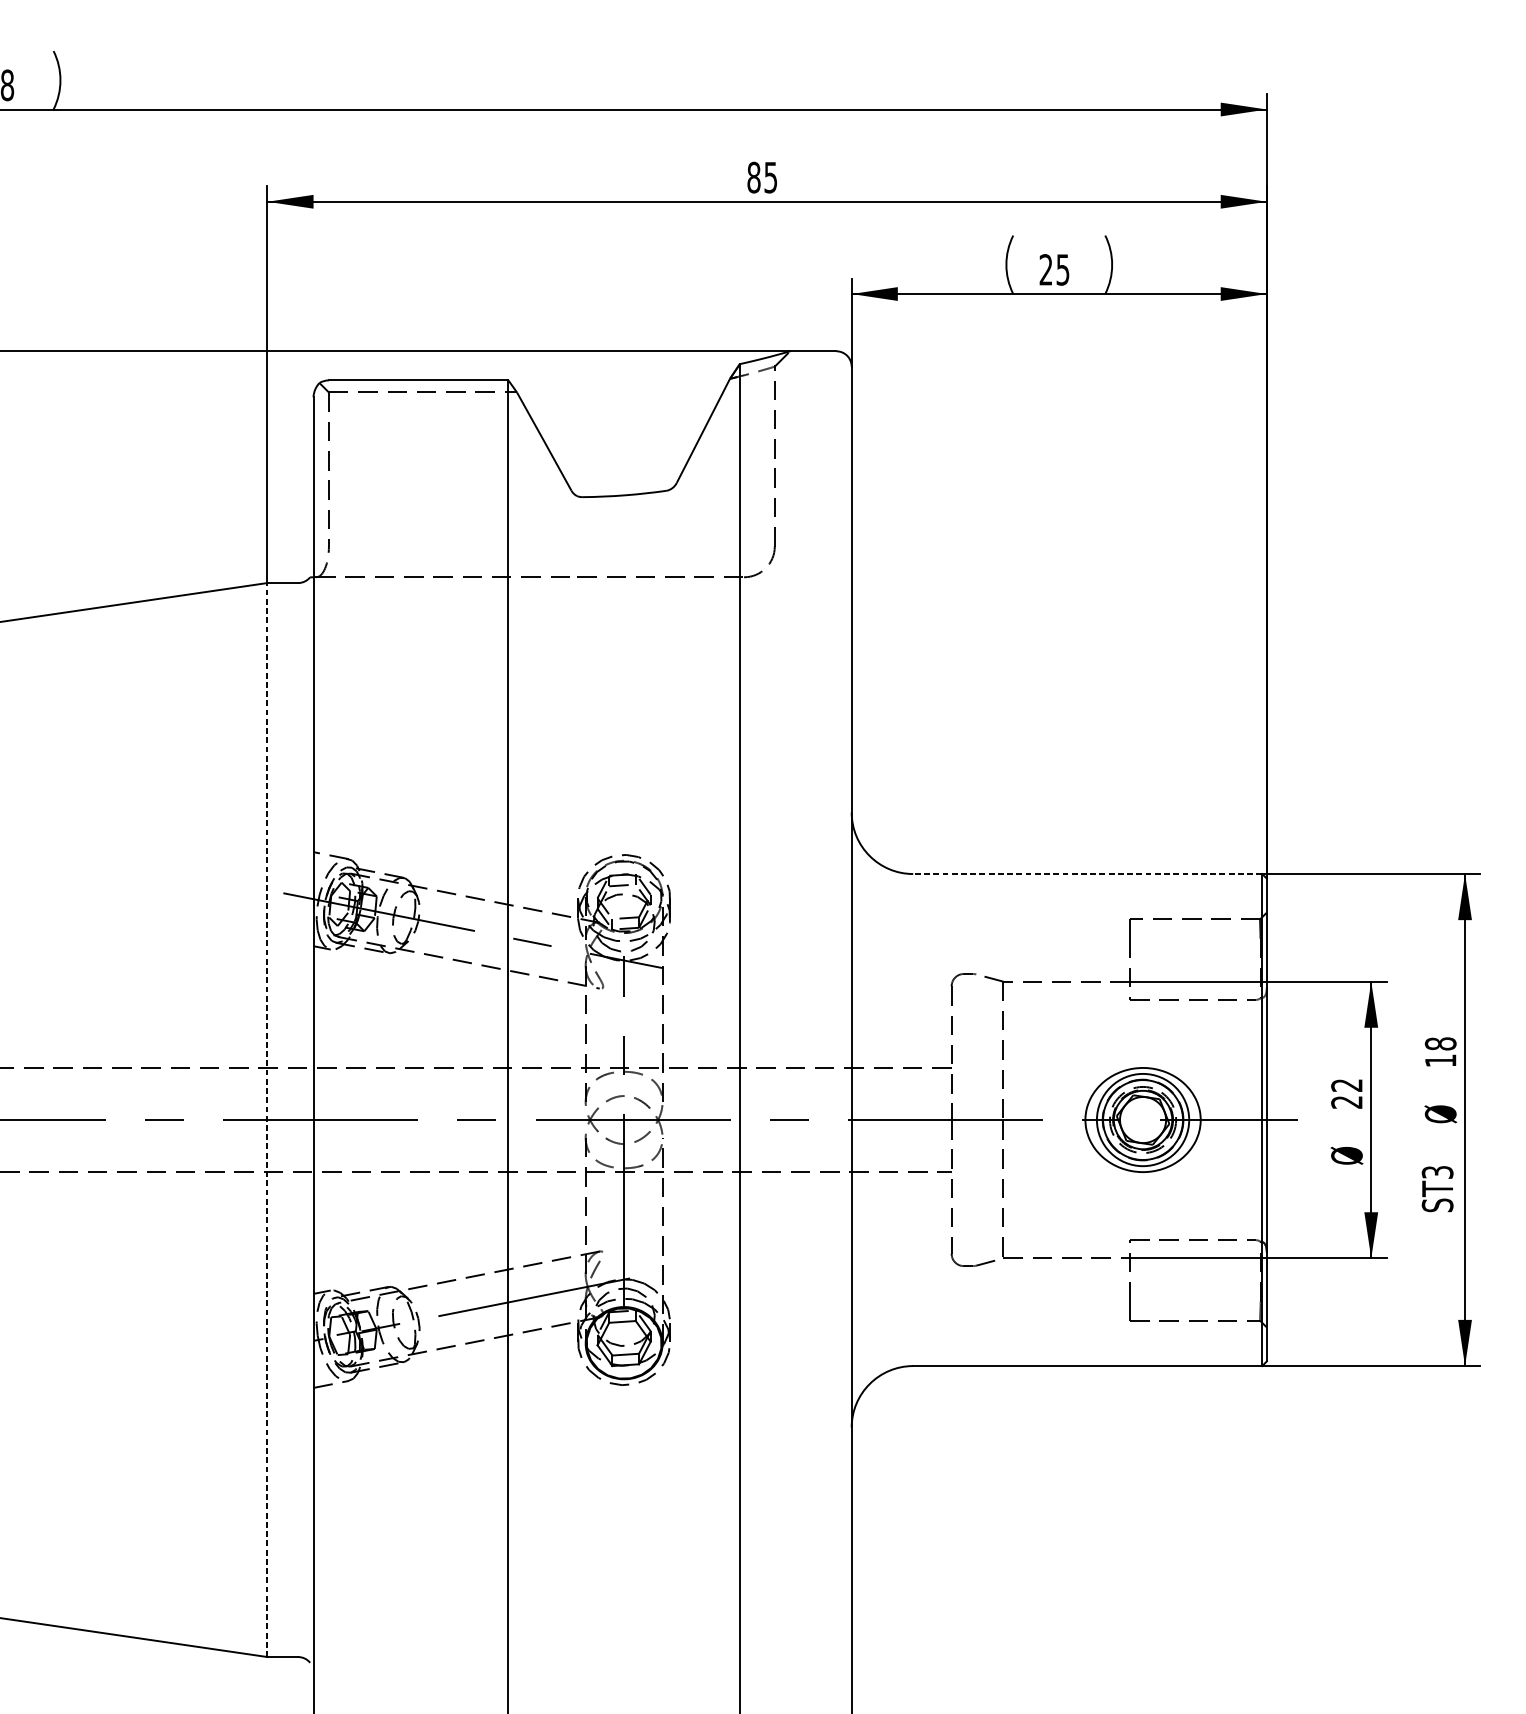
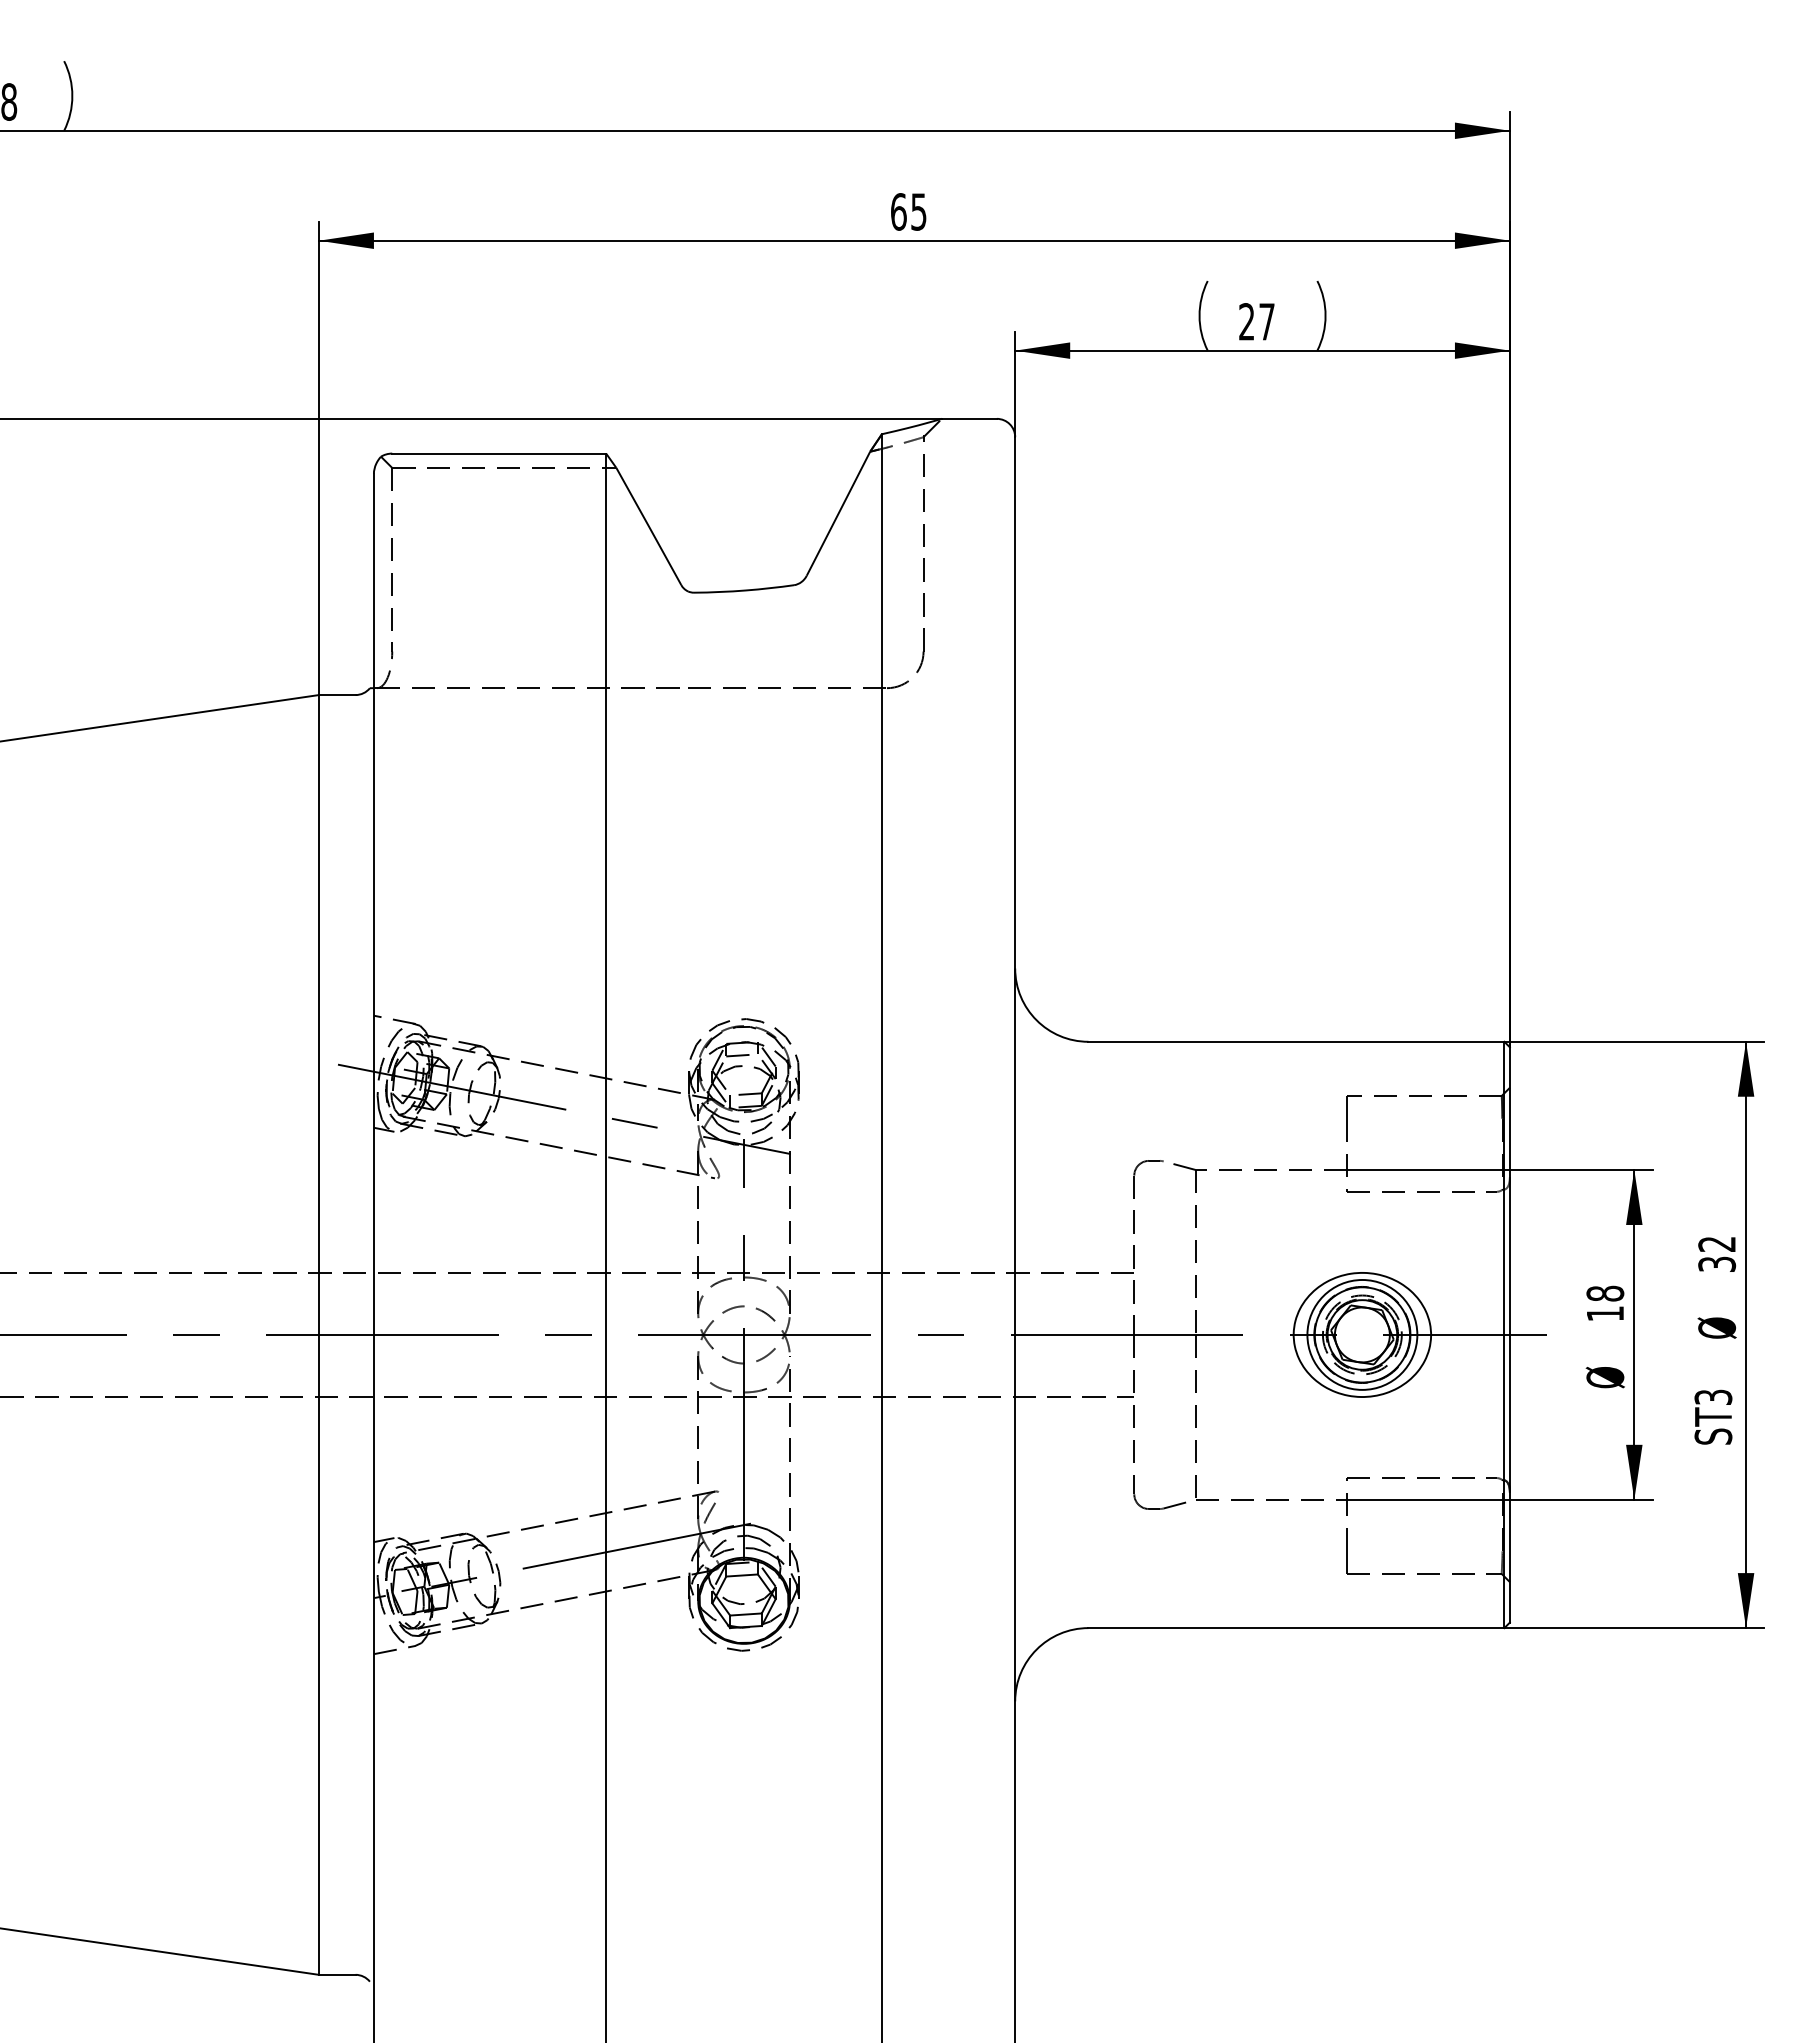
text: (753, 177) -> (898, 211), 85 -> 65
text: (1062, 269) -> (1266, 321), 25 -> 27
line: (1087, 873) -> (1296, 1041), dashed -> solid
text: (1441, 1051) -> (1717, 1253), 18 -> 32
text: (1347, 1093) -> (1605, 1303), 22 -> 18
line: (267, 1119) -> (318, 1334), dashed -> solid

